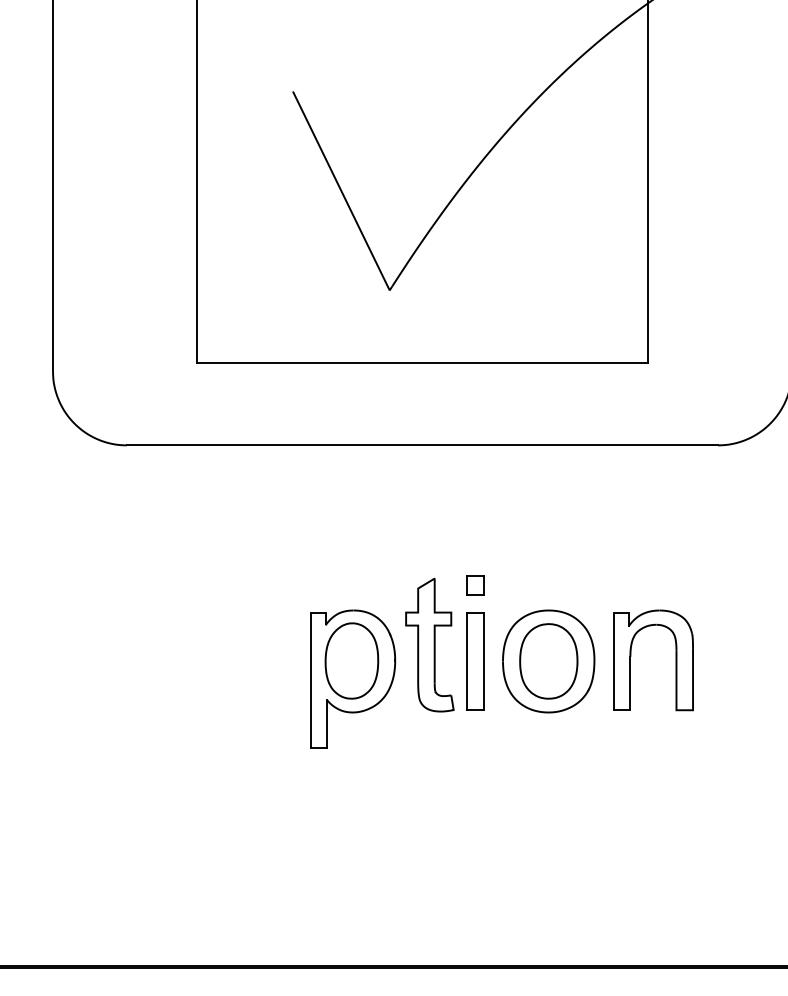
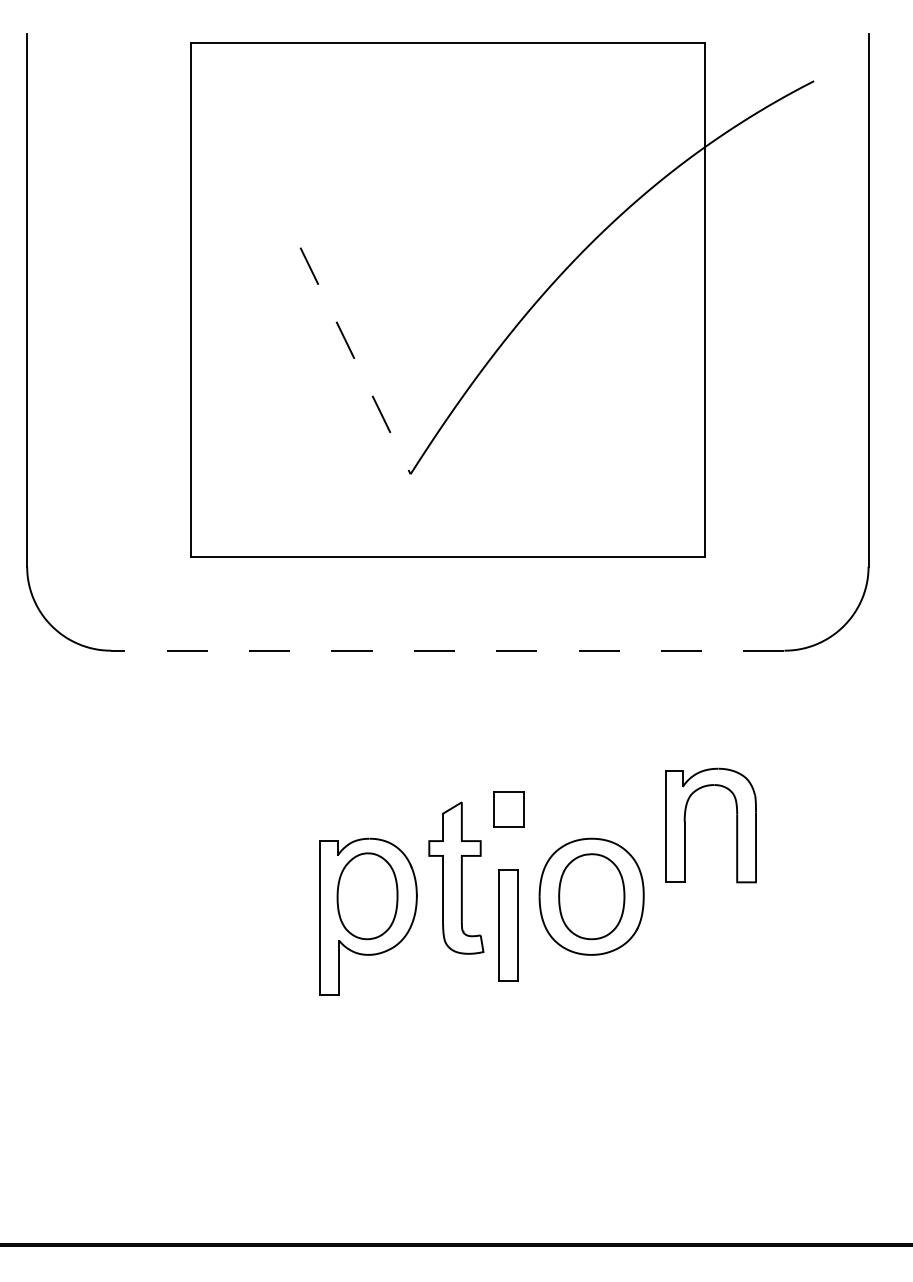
line: (343, 194) -> (357, 364), solid -> dashed
line: (422, 445) -> (447, 650), solid -> dashed
part: (475, 584) -> (508, 809), size x1.6
part: (631, 660) -> (685, 825), moved
part: (475, 661) -> (508, 925), moved

